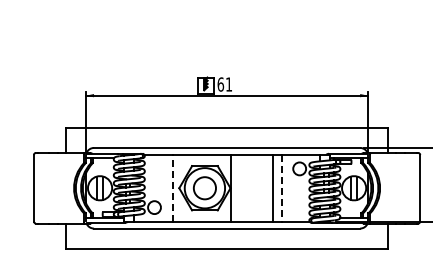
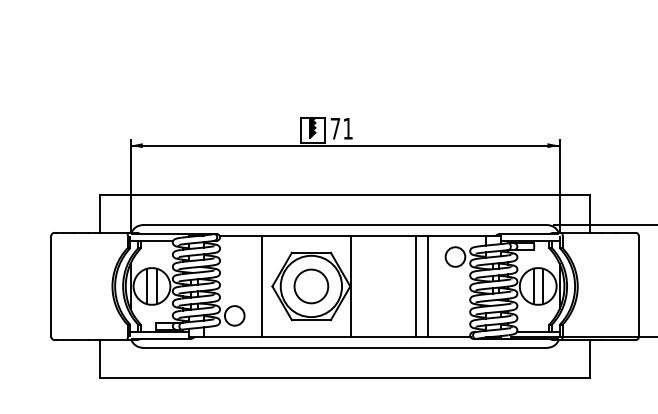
text: (220, 84) -> (335, 128), 61 -> 71
line: (172, 187) -> (262, 285), dashed -> solid
line: (281, 188) -> (427, 286), dashed -> solid

